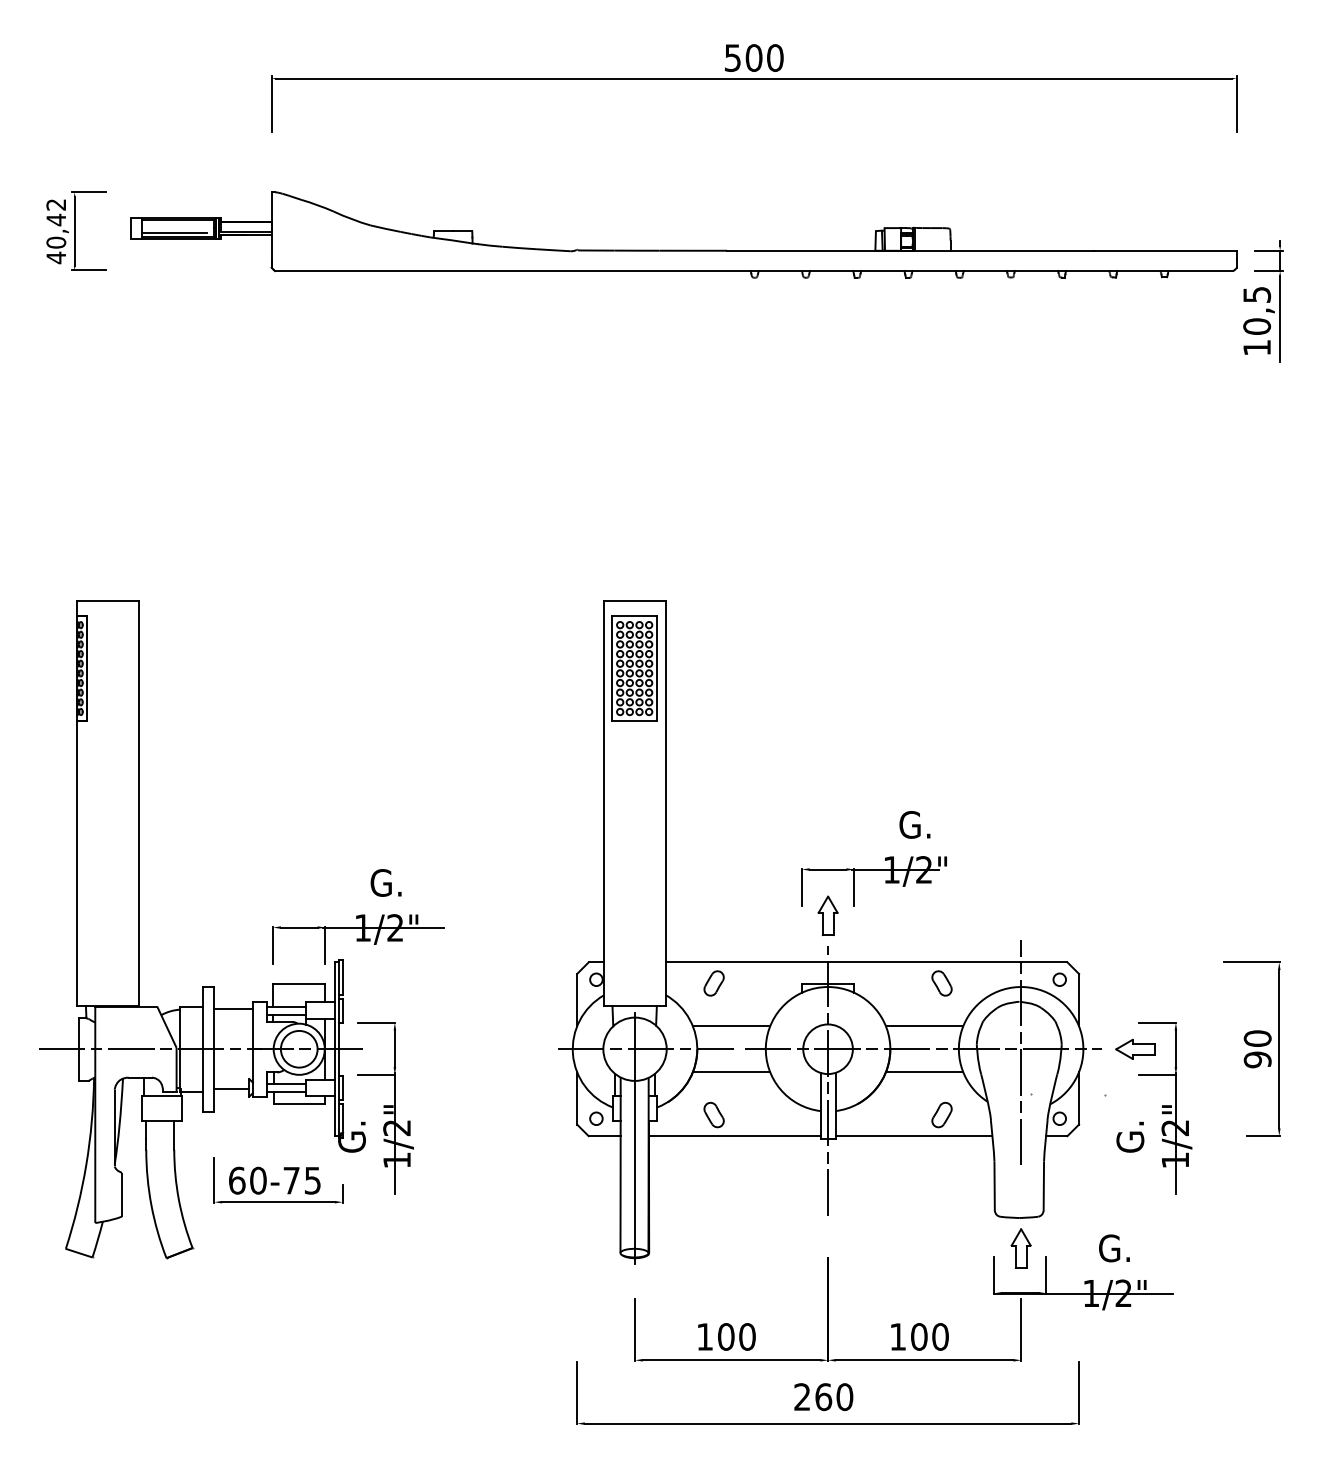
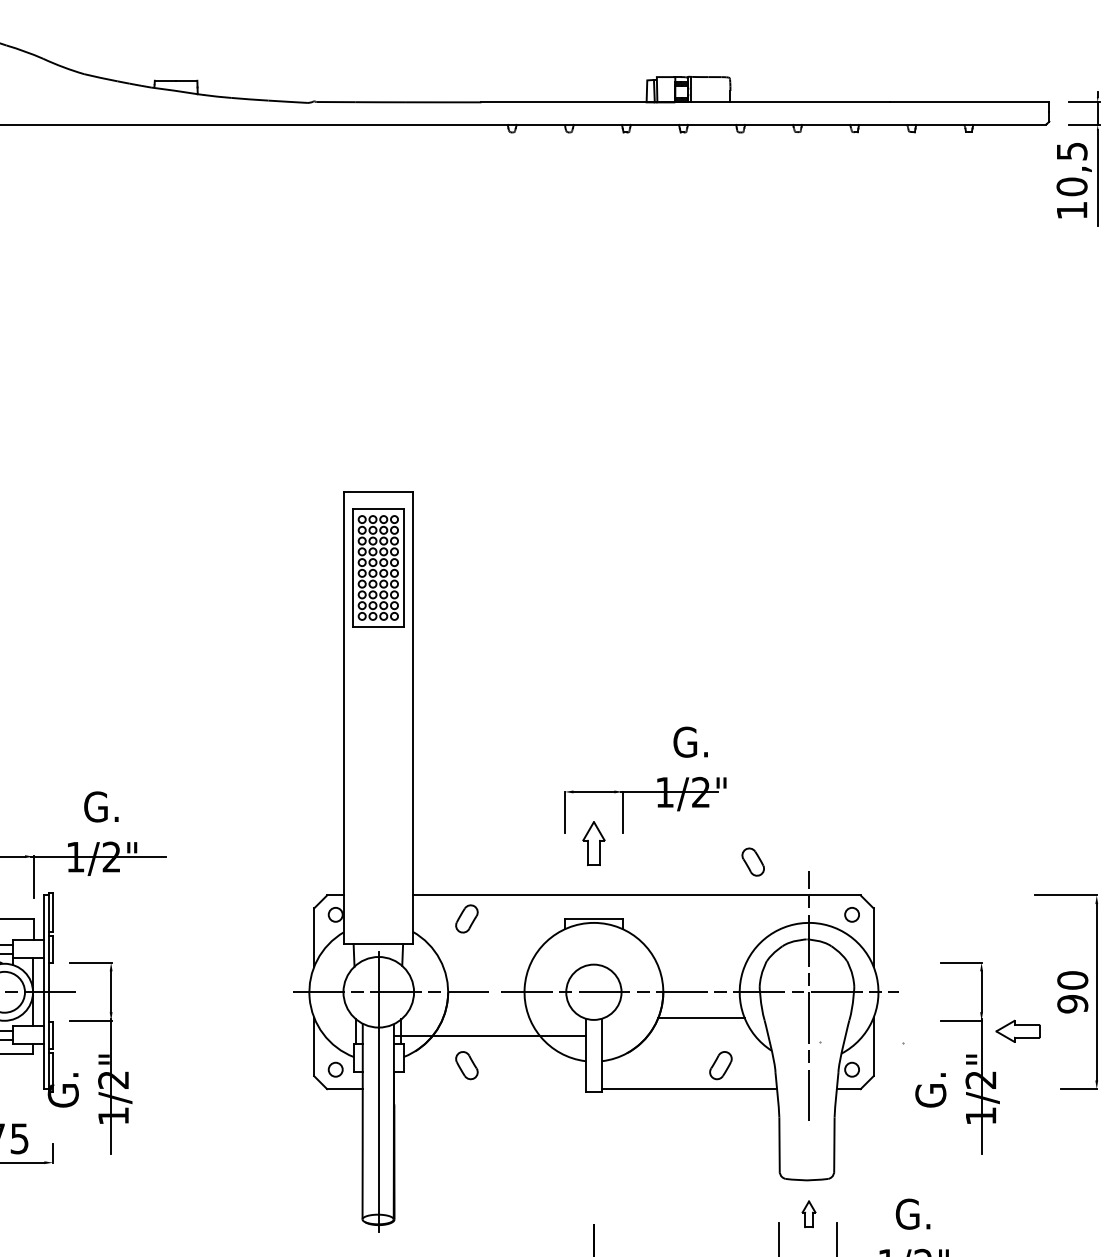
part: (941, 983) -> (752, 862), moved
line: (731, 1026) -> (486, 966), removed
line: (924, 1026) -> (701, 966), removed
part: (1135, 1048) -> (1017, 1030), moved
line: (731, 1072) -> (486, 1018), removed
line: (828, 1080) -> (594, 1027), removed
line: (734, 1136) -> (489, 1036), moved
part: (1020, 1248) -> (808, 1214), size x0.6

